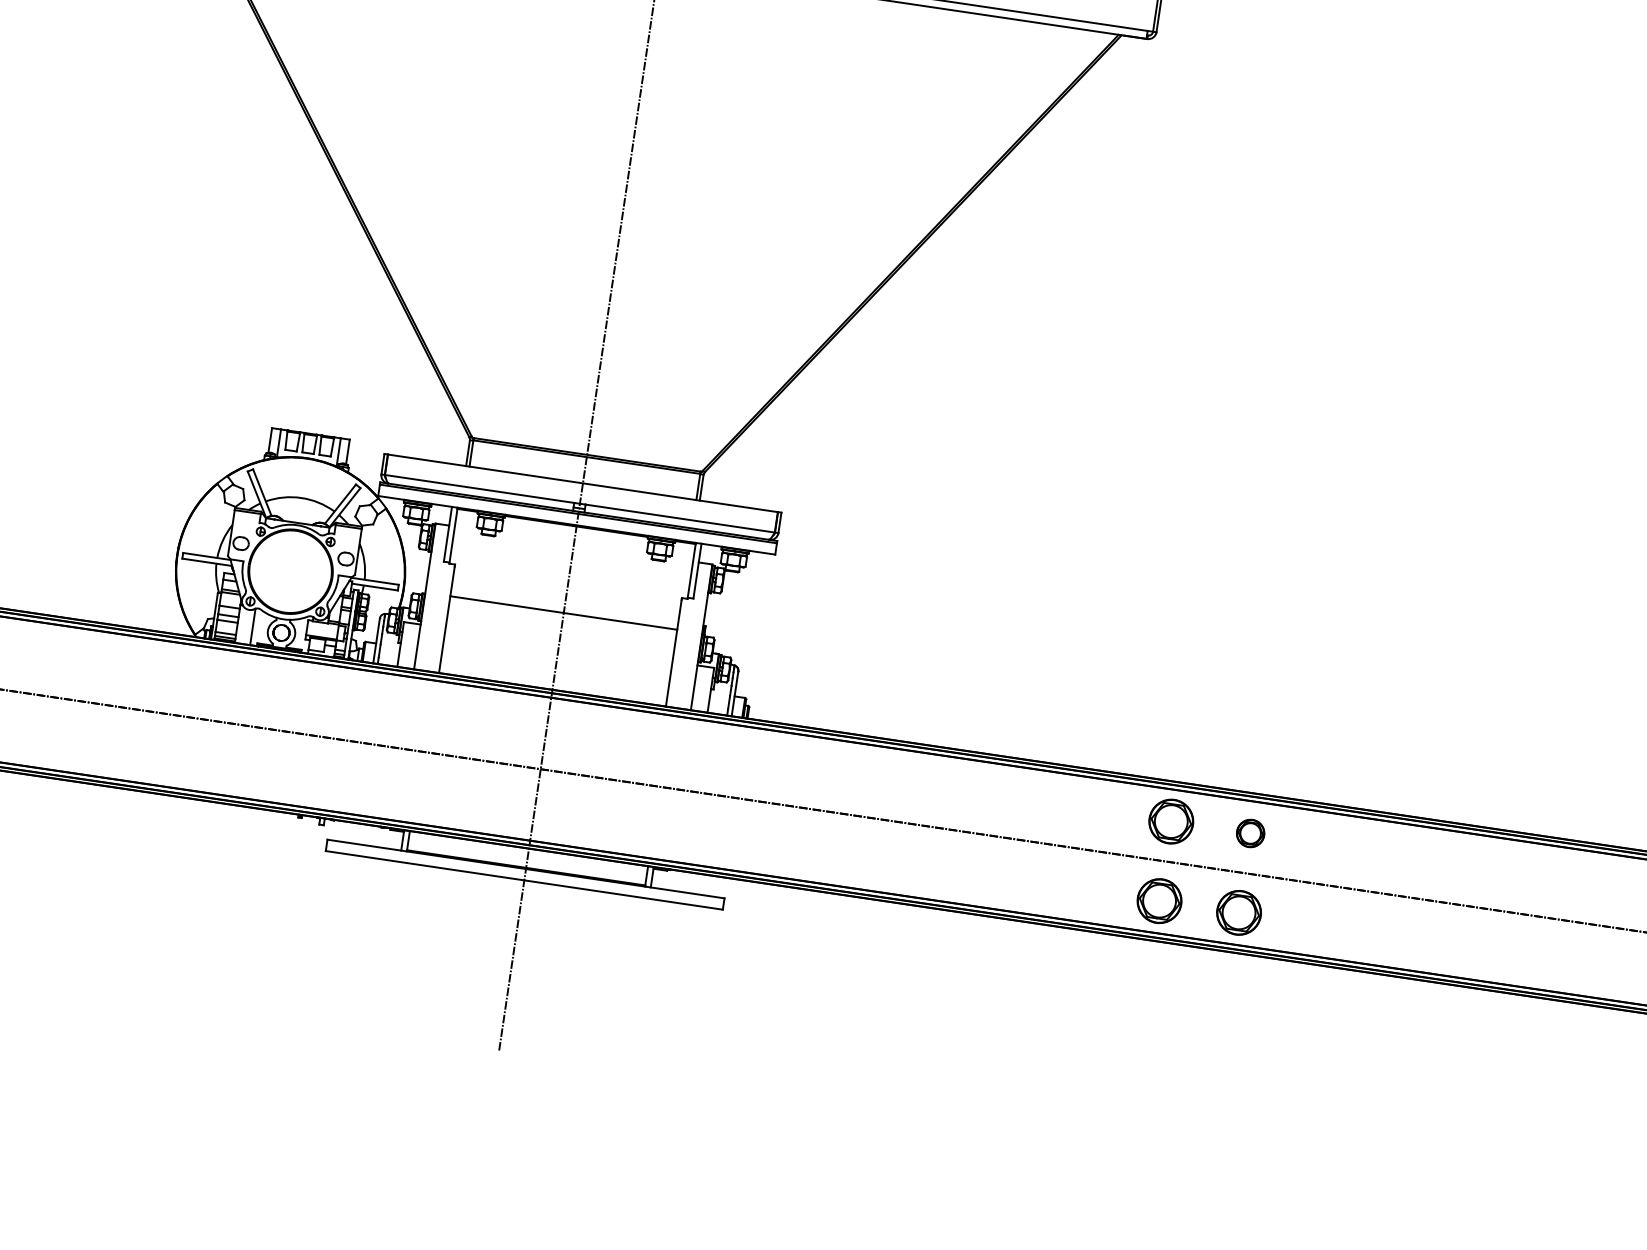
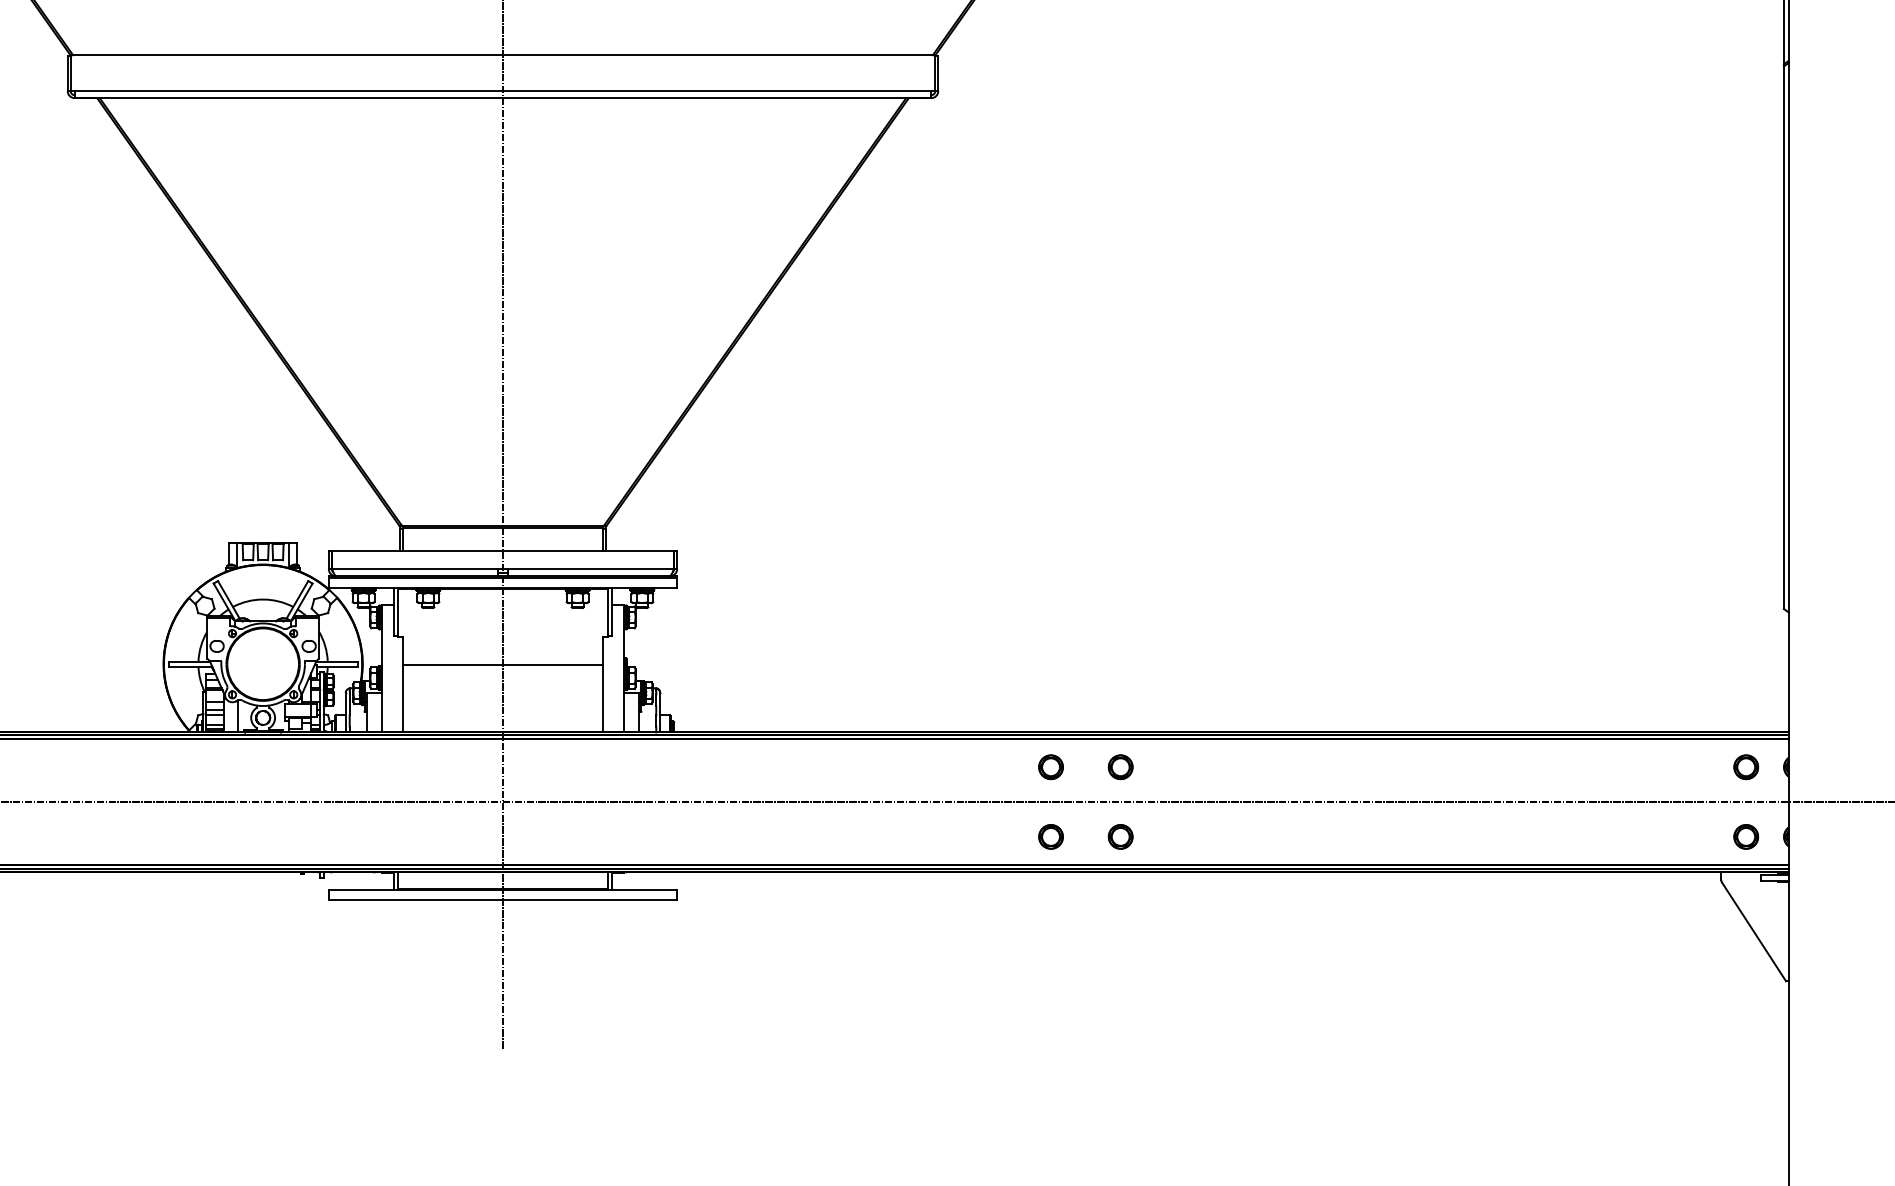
part: (1170, 821) -> (1050, 767), size x0.62
part: (1158, 900) -> (1050, 836), size x0.62
part: (1238, 912) -> (1120, 836), size x0.62

